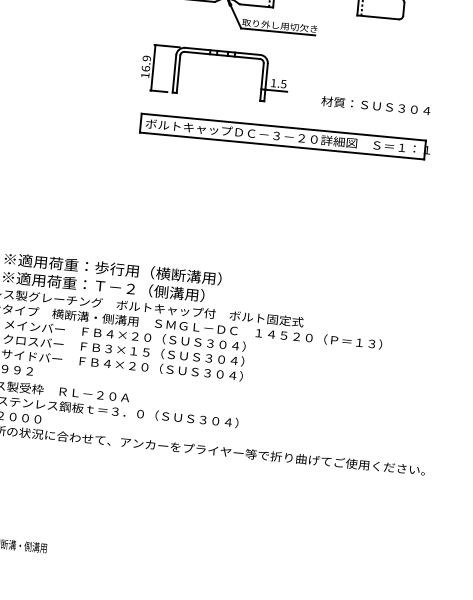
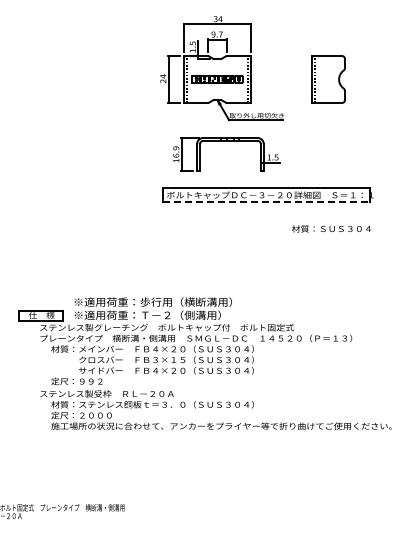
part: (216, 55) -> (226, 141), moved
text: (376, 105) -> (331, 228), moved
line: (283, 146) -> (267, 202), solid -> dashed

